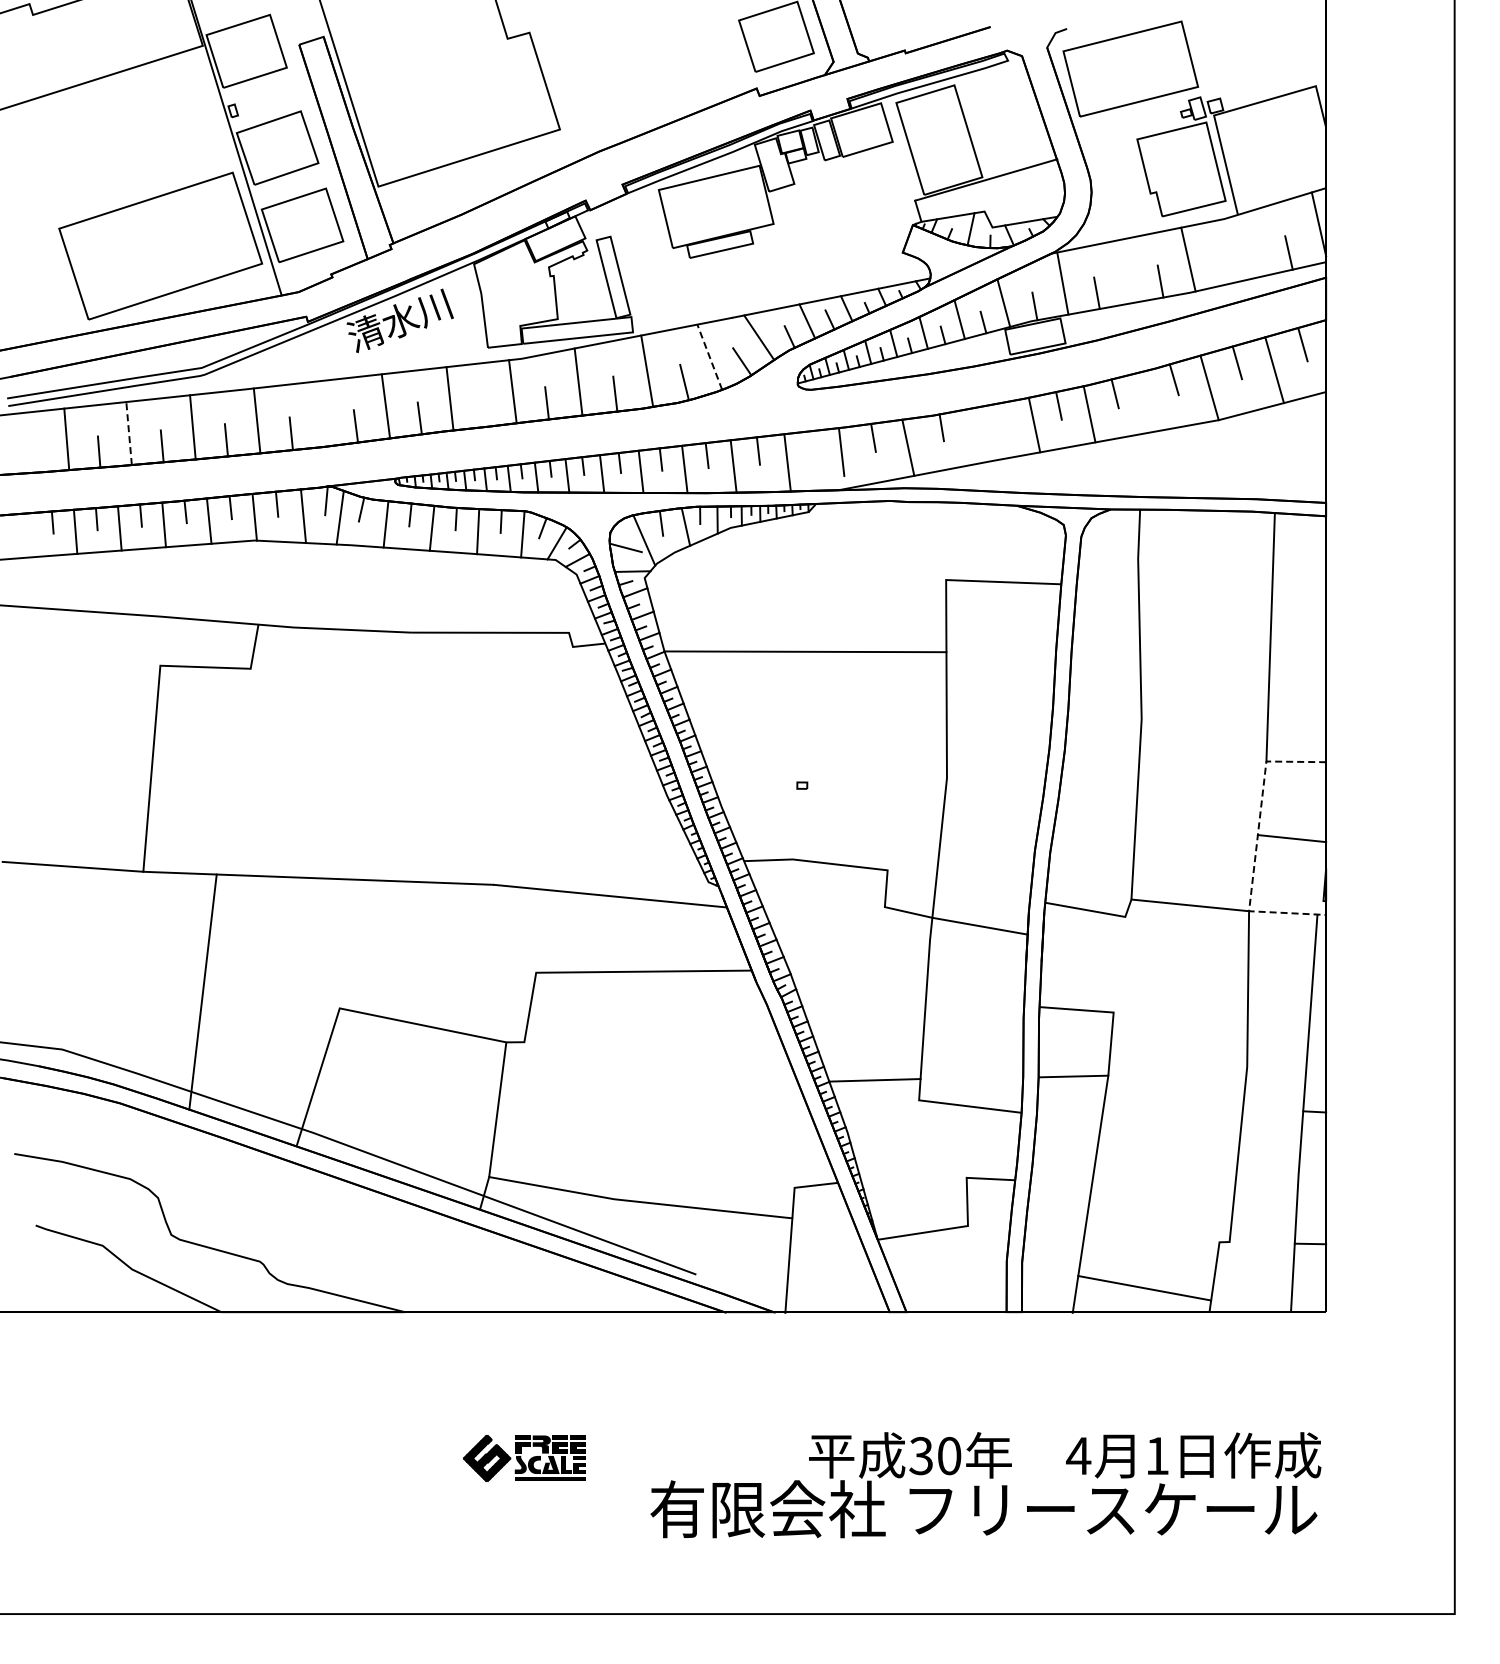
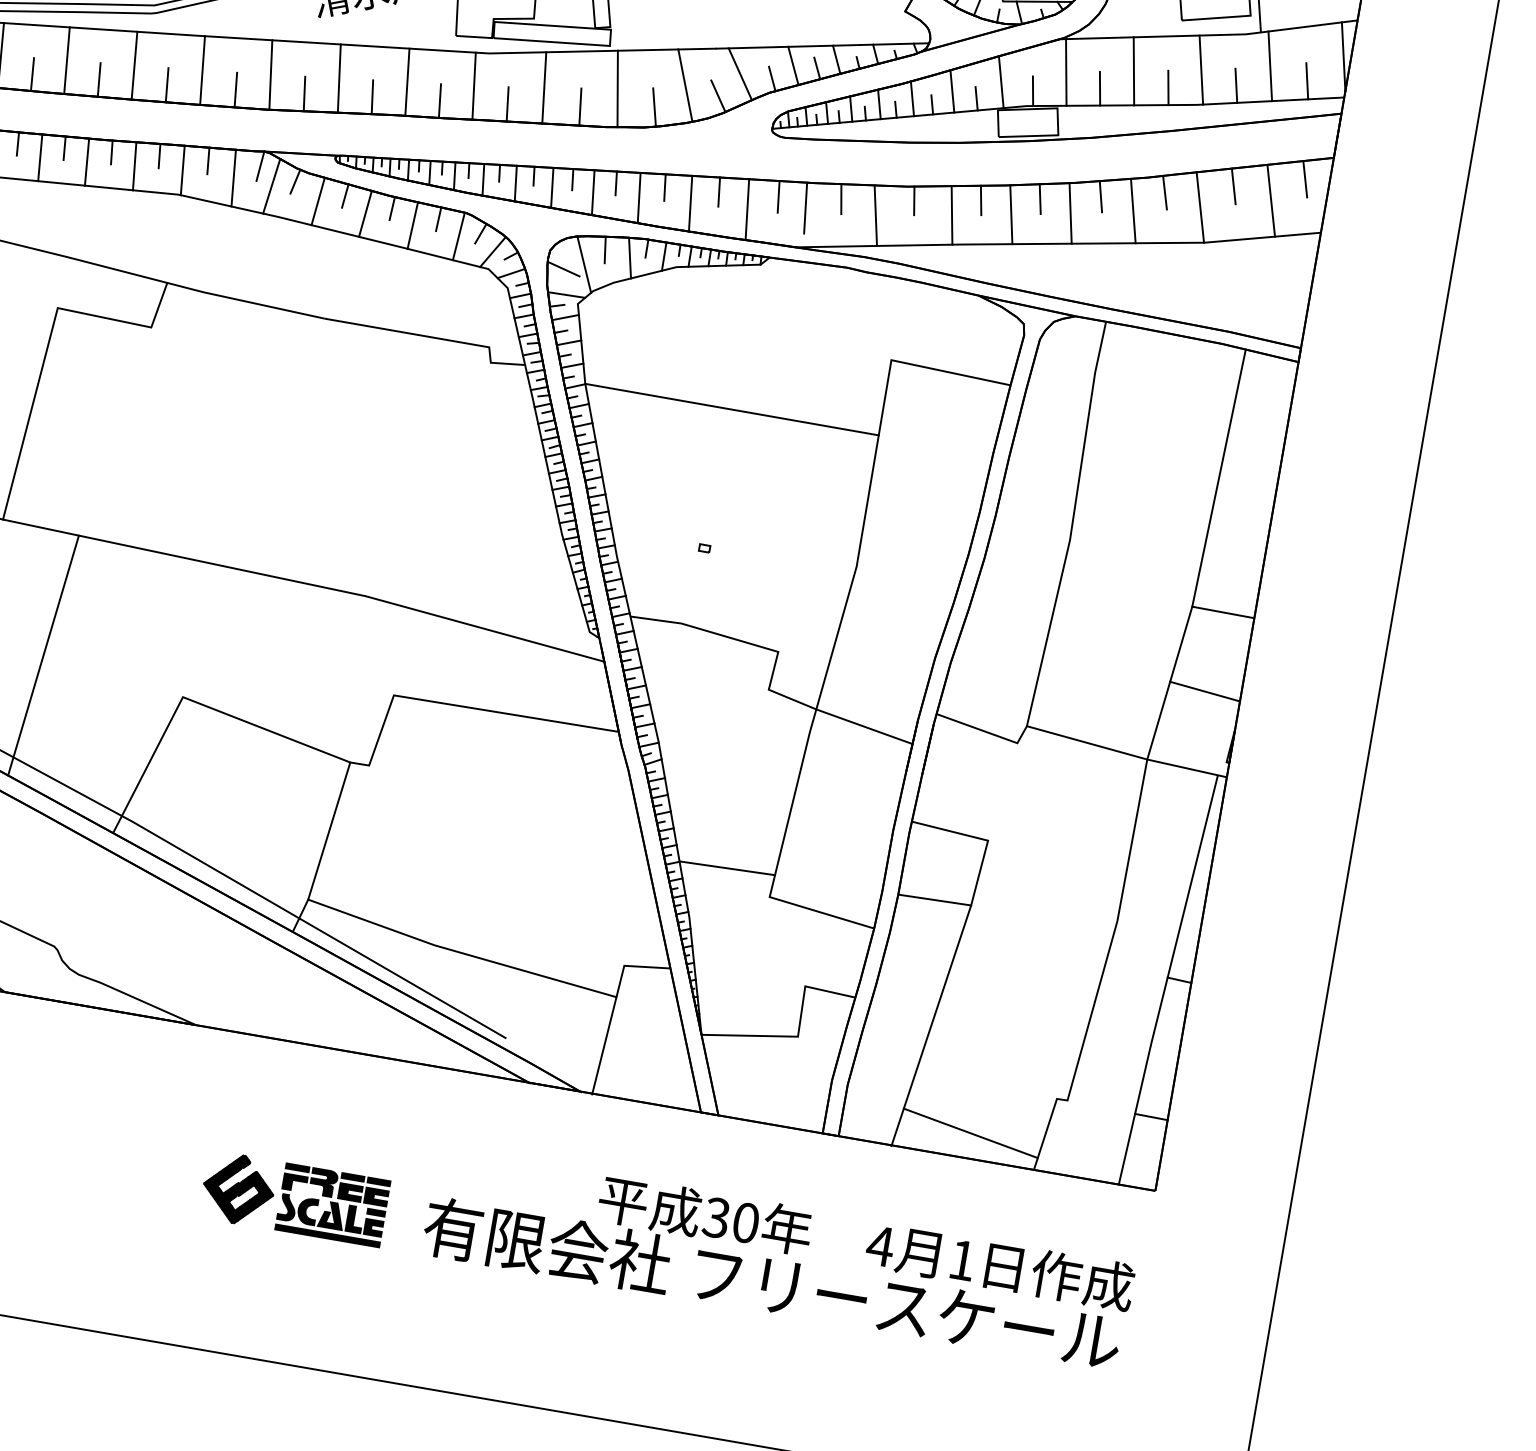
line: (1251, 244) -> (1269, 65), added
line: (1223, 268) -> (1236, 85), added
line: (1125, 271) -> (1133, 71), added
line: (709, 357) -> (685, 85), dashed -> solid
line: (1147, 401) -> (1133, 210), added
line: (483, 411) -> (439, 101), added
line: (321, 413) -> (270, 74), added
line: (1003, 416) -> (980, 200), added
line: (129, 433) -> (67, 60), dashed -> solid
line: (979, 435) -> (952, 215), added
line: (814, 445) -> (778, 196), added
line: (1256, 845) -> (1166, 692), dashed -> solid
part: (524, 1458) -> (294, 1199), size x1.43
text: (985, 1485) -> (778, 1260), moved

